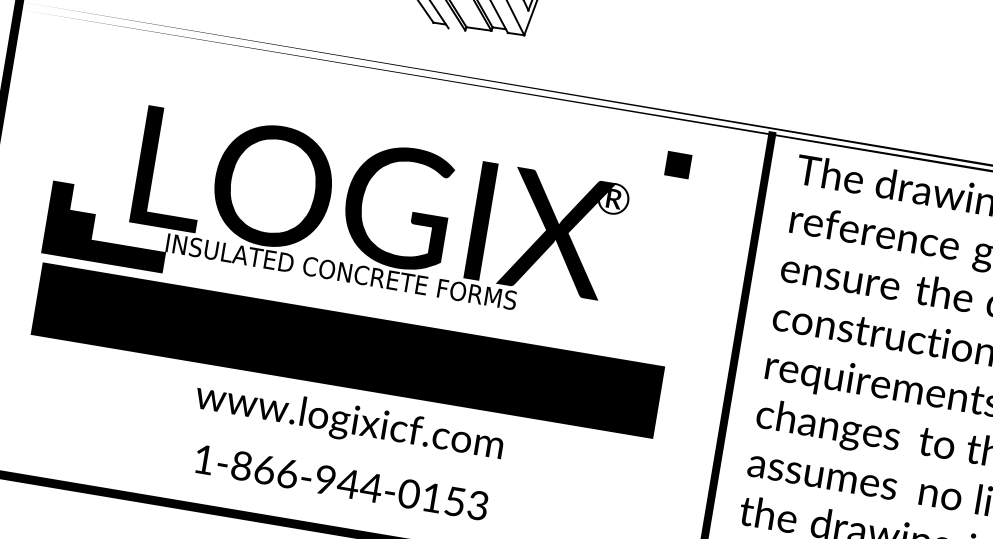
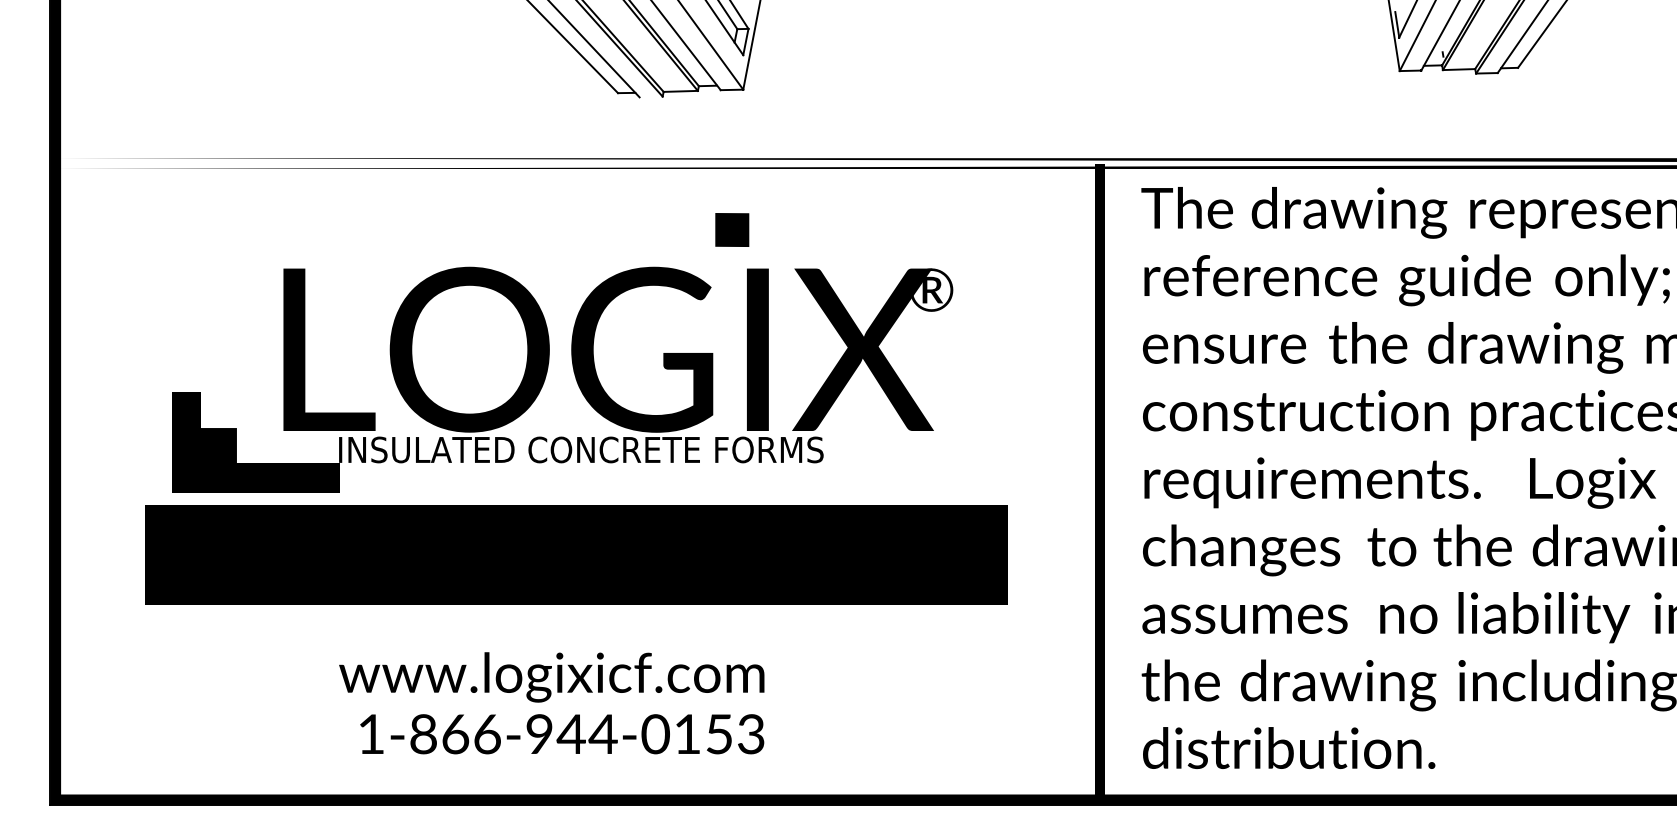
part: (678, 164) -> (732, 229), moved
part: (345, 217) -> (574, 375), moved
text: (349, 422) -> (551, 677), moved
text: (341, 482) -> (562, 734), moved

